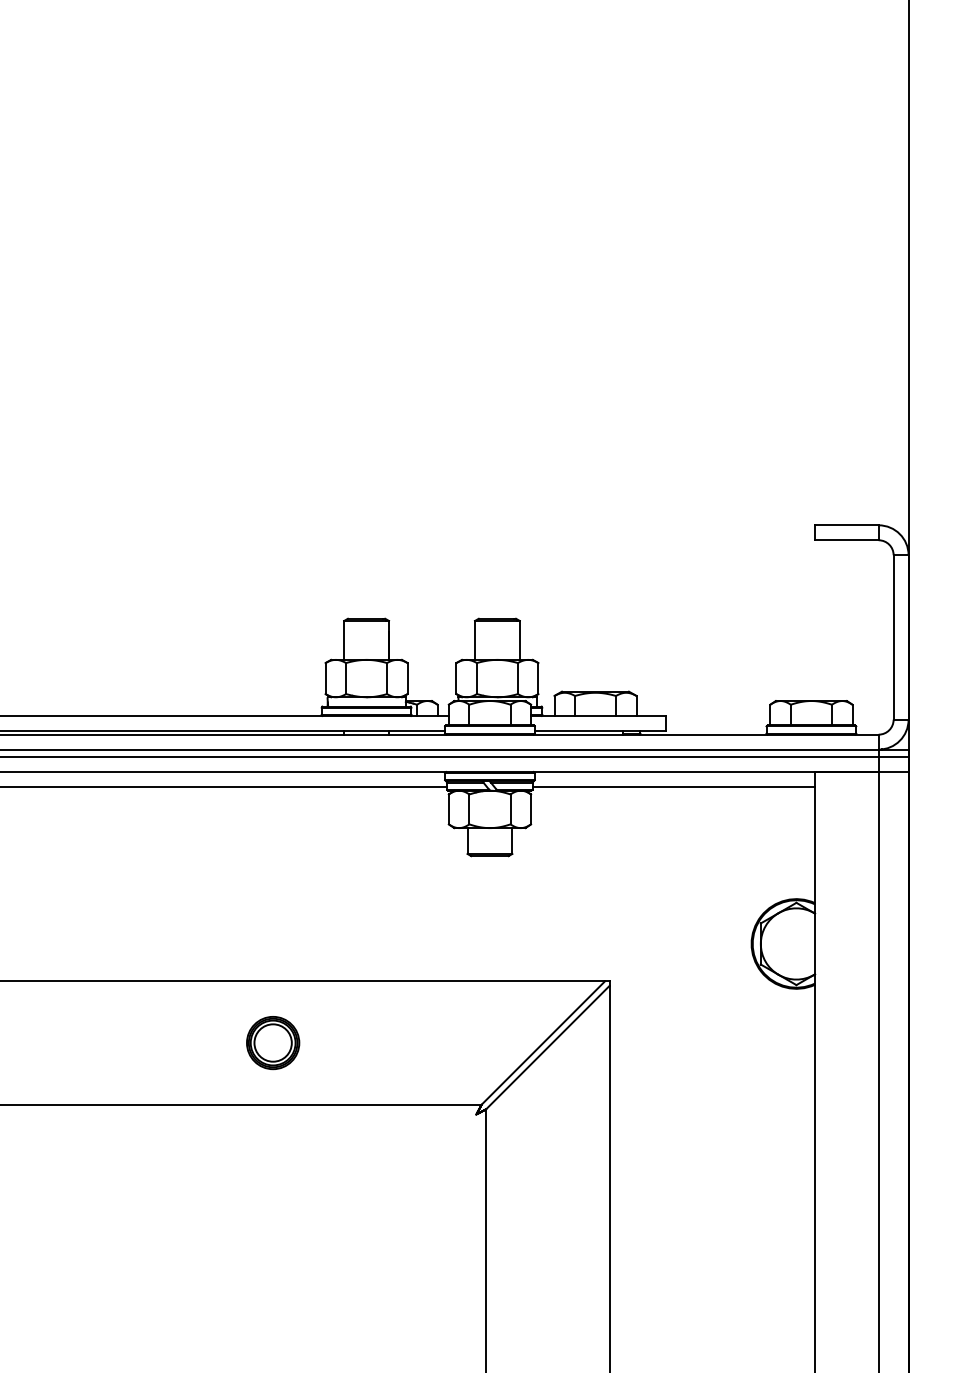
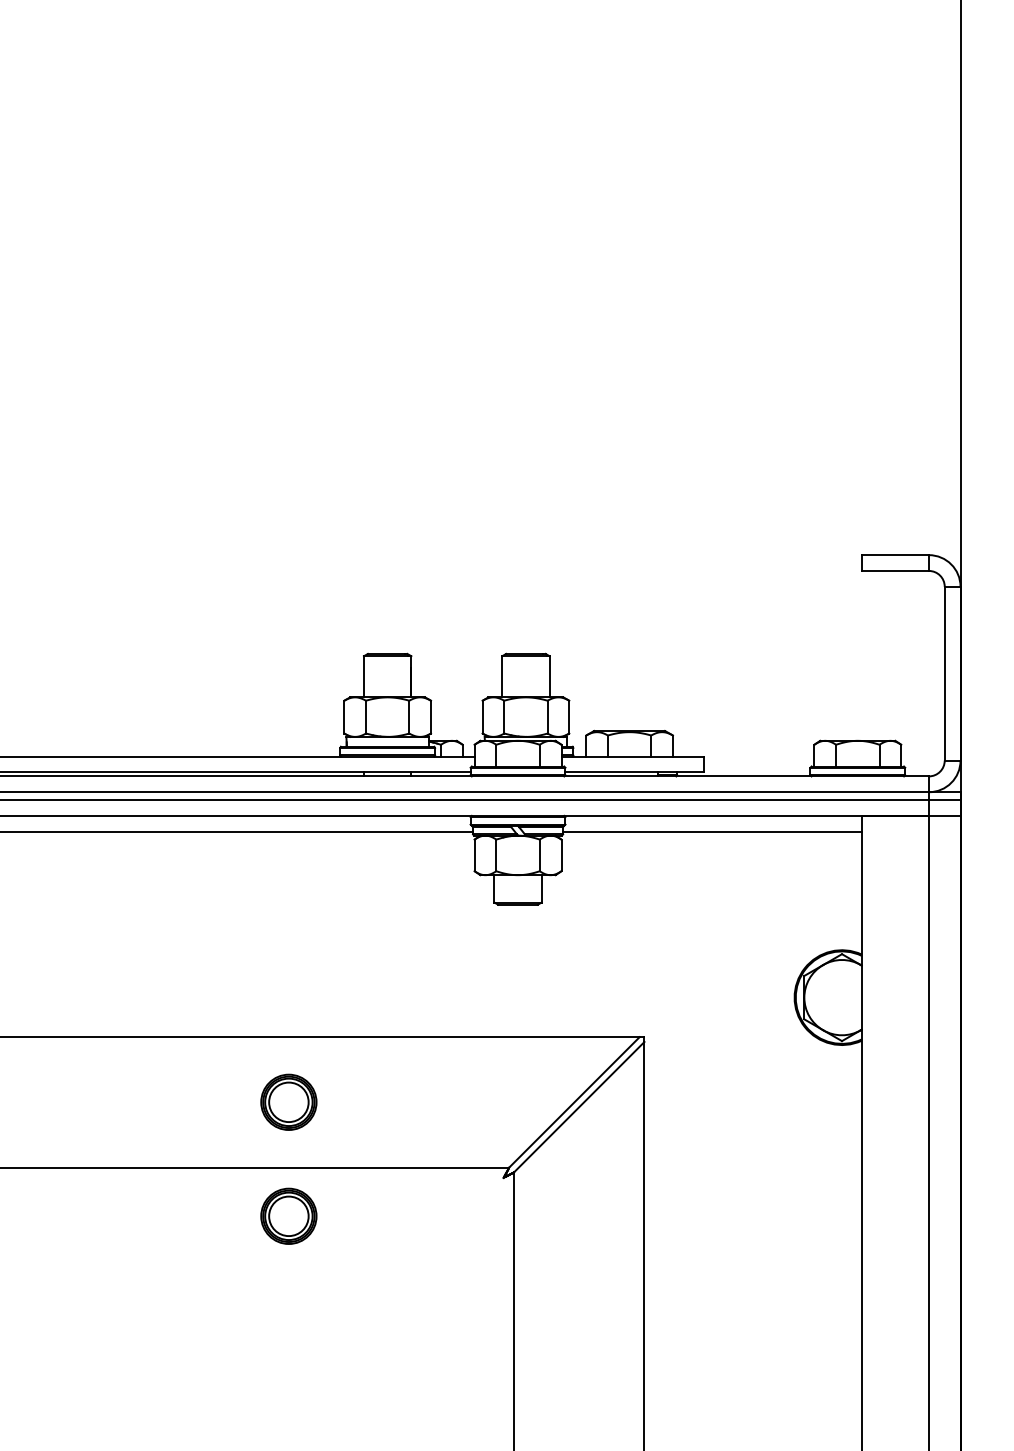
part: (272, 1150) -> (288, 1215), added

